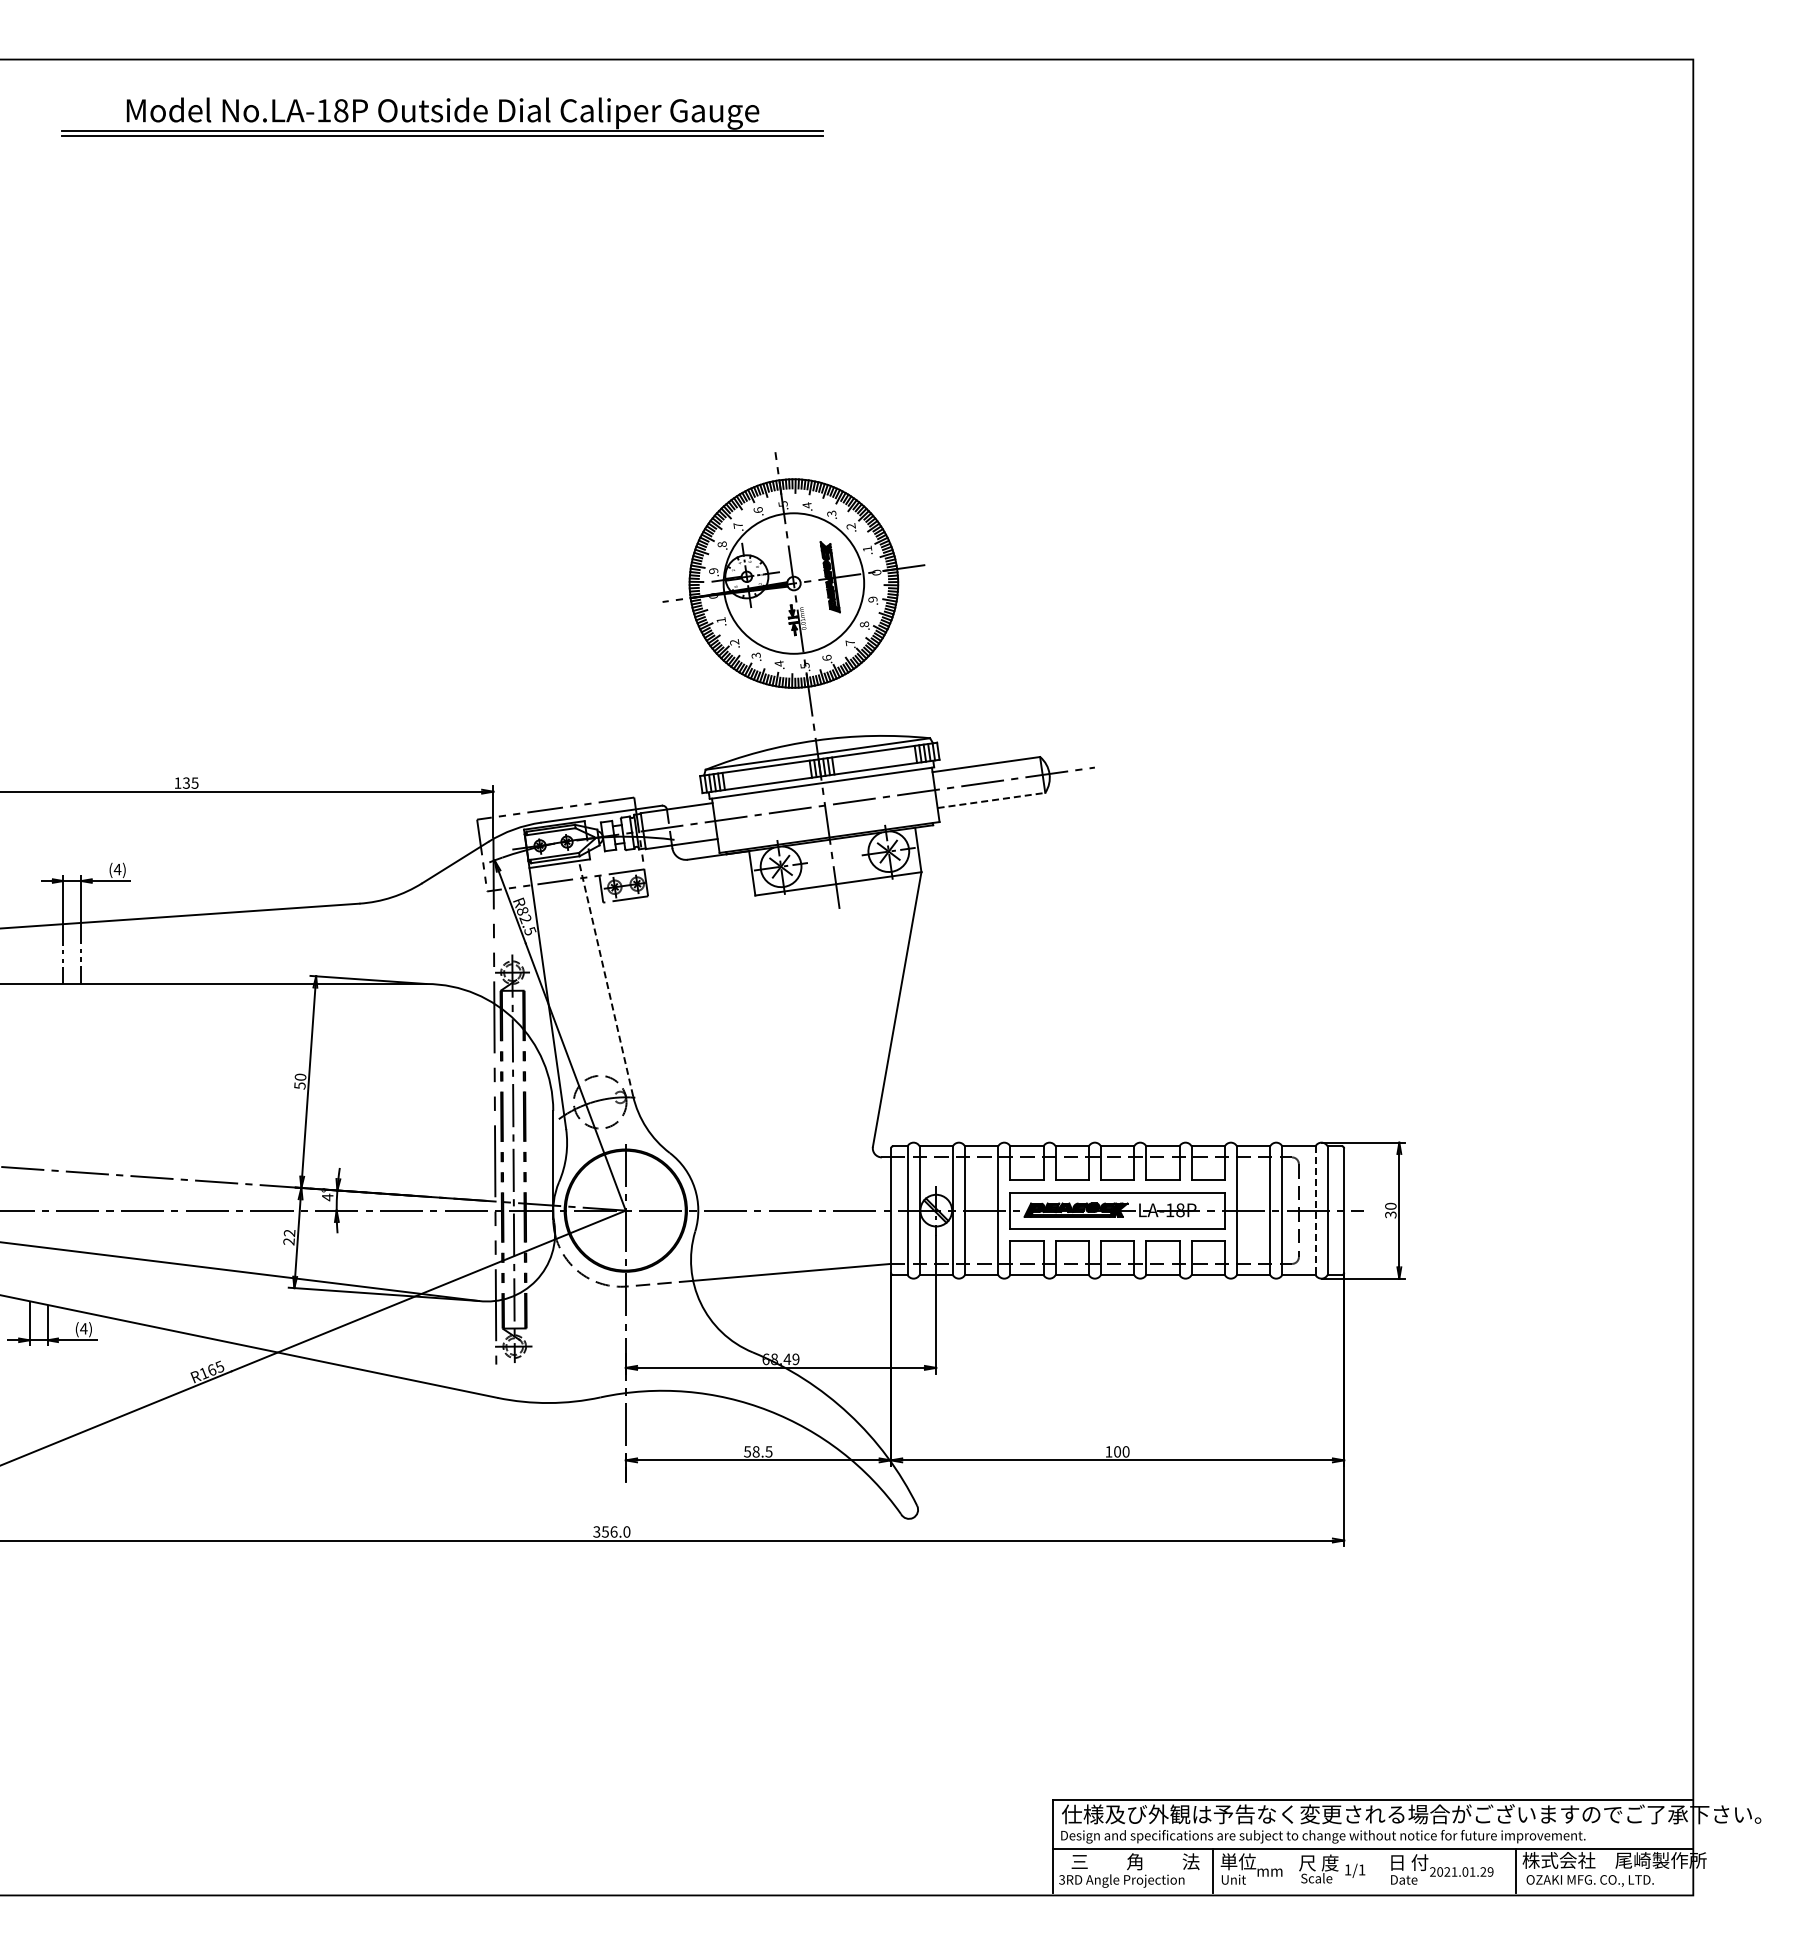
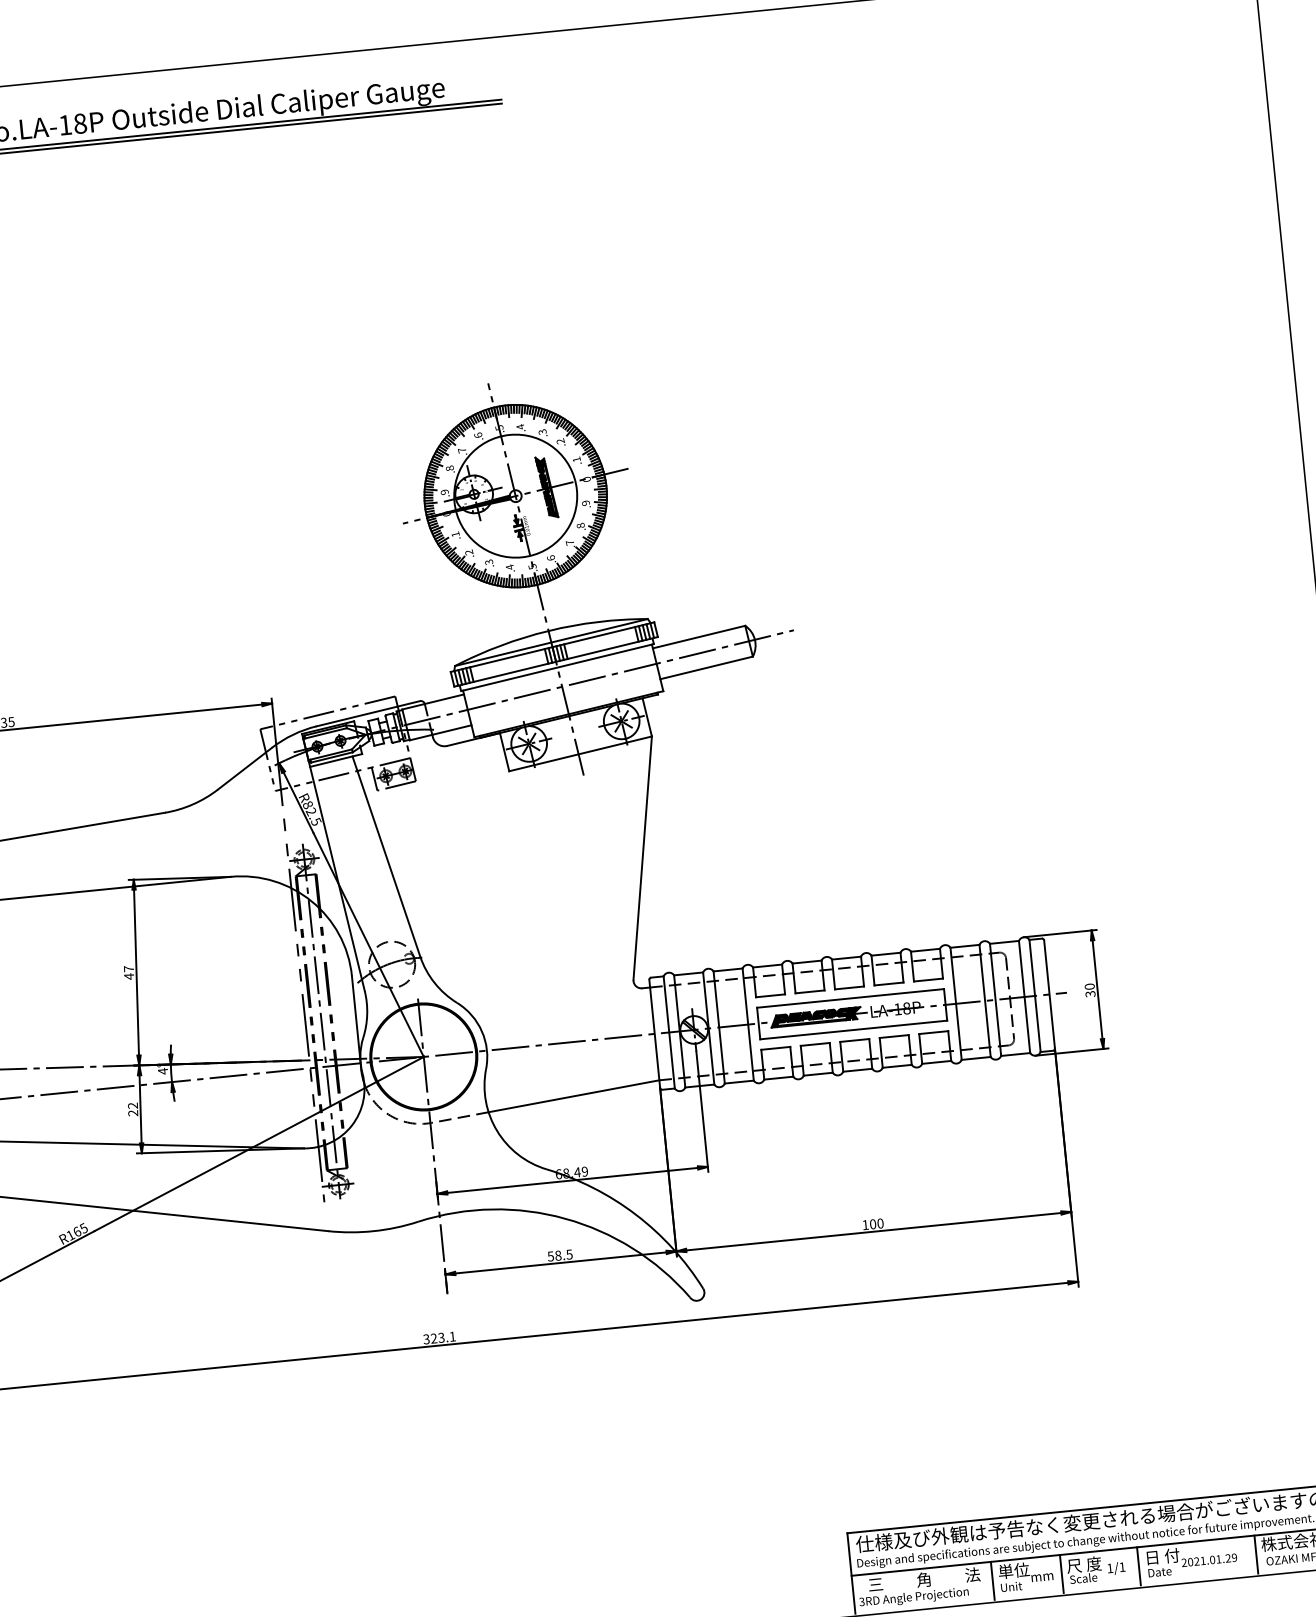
line: (991, 800) -> (706, 667), dashed -> solid
line: (605, 978) -> (385, 856), dashed -> solid
text: (300, 1081) -> (129, 972), 50 -> 47
line: (1315, 1211) -> (1024, 997), dashed -> solid
text: (615, 1531) -> (442, 1337), 356.0 -> 323.1
line: (1292, 1870) -> (1061, 1573), added
line: (1380, 1870) -> (1138, 1566), added

